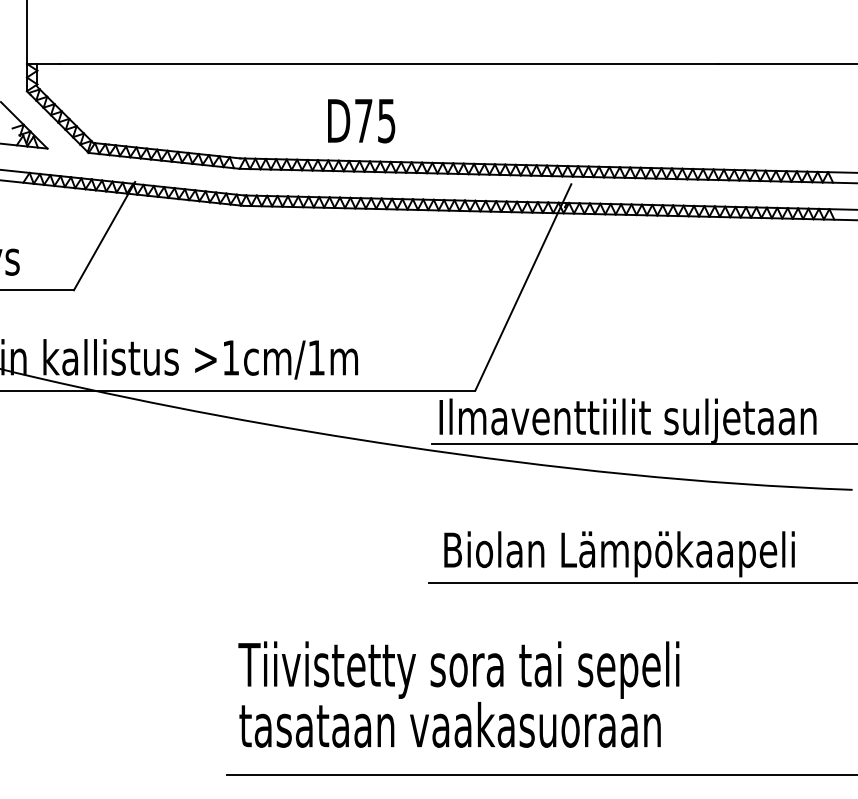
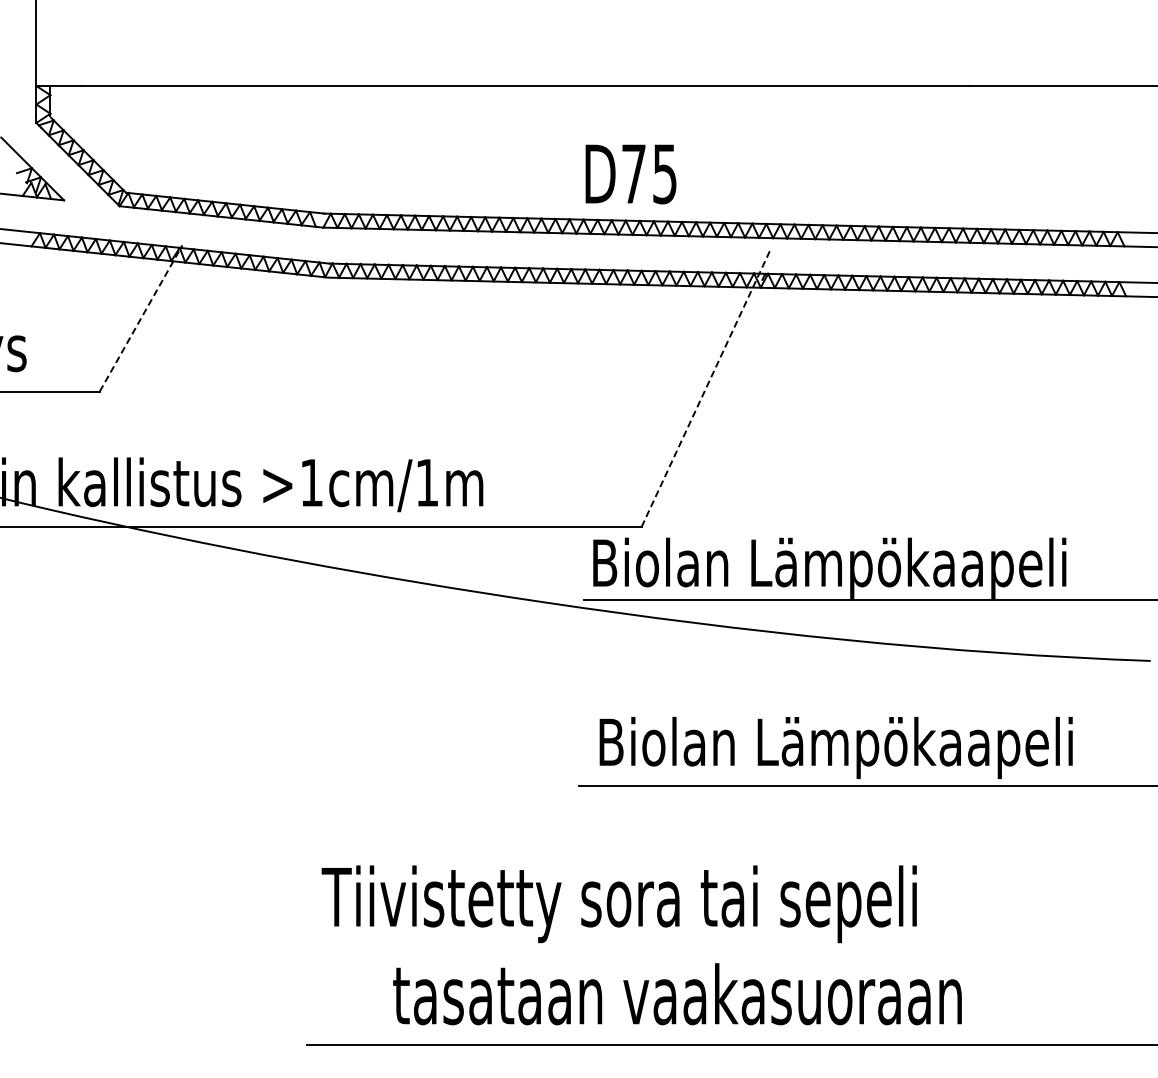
text: (361, 121) -> (630, 174), moved
line: (104, 236) -> (141, 318), solid -> dashed
line: (523, 287) -> (706, 387), solid -> dashed
text: (629, 420) -> (849, 567), Ilmaventtiilit suljetaan -> Biolan Lämpökaapeli
text: (450, 725) -> (677, 994), moved

